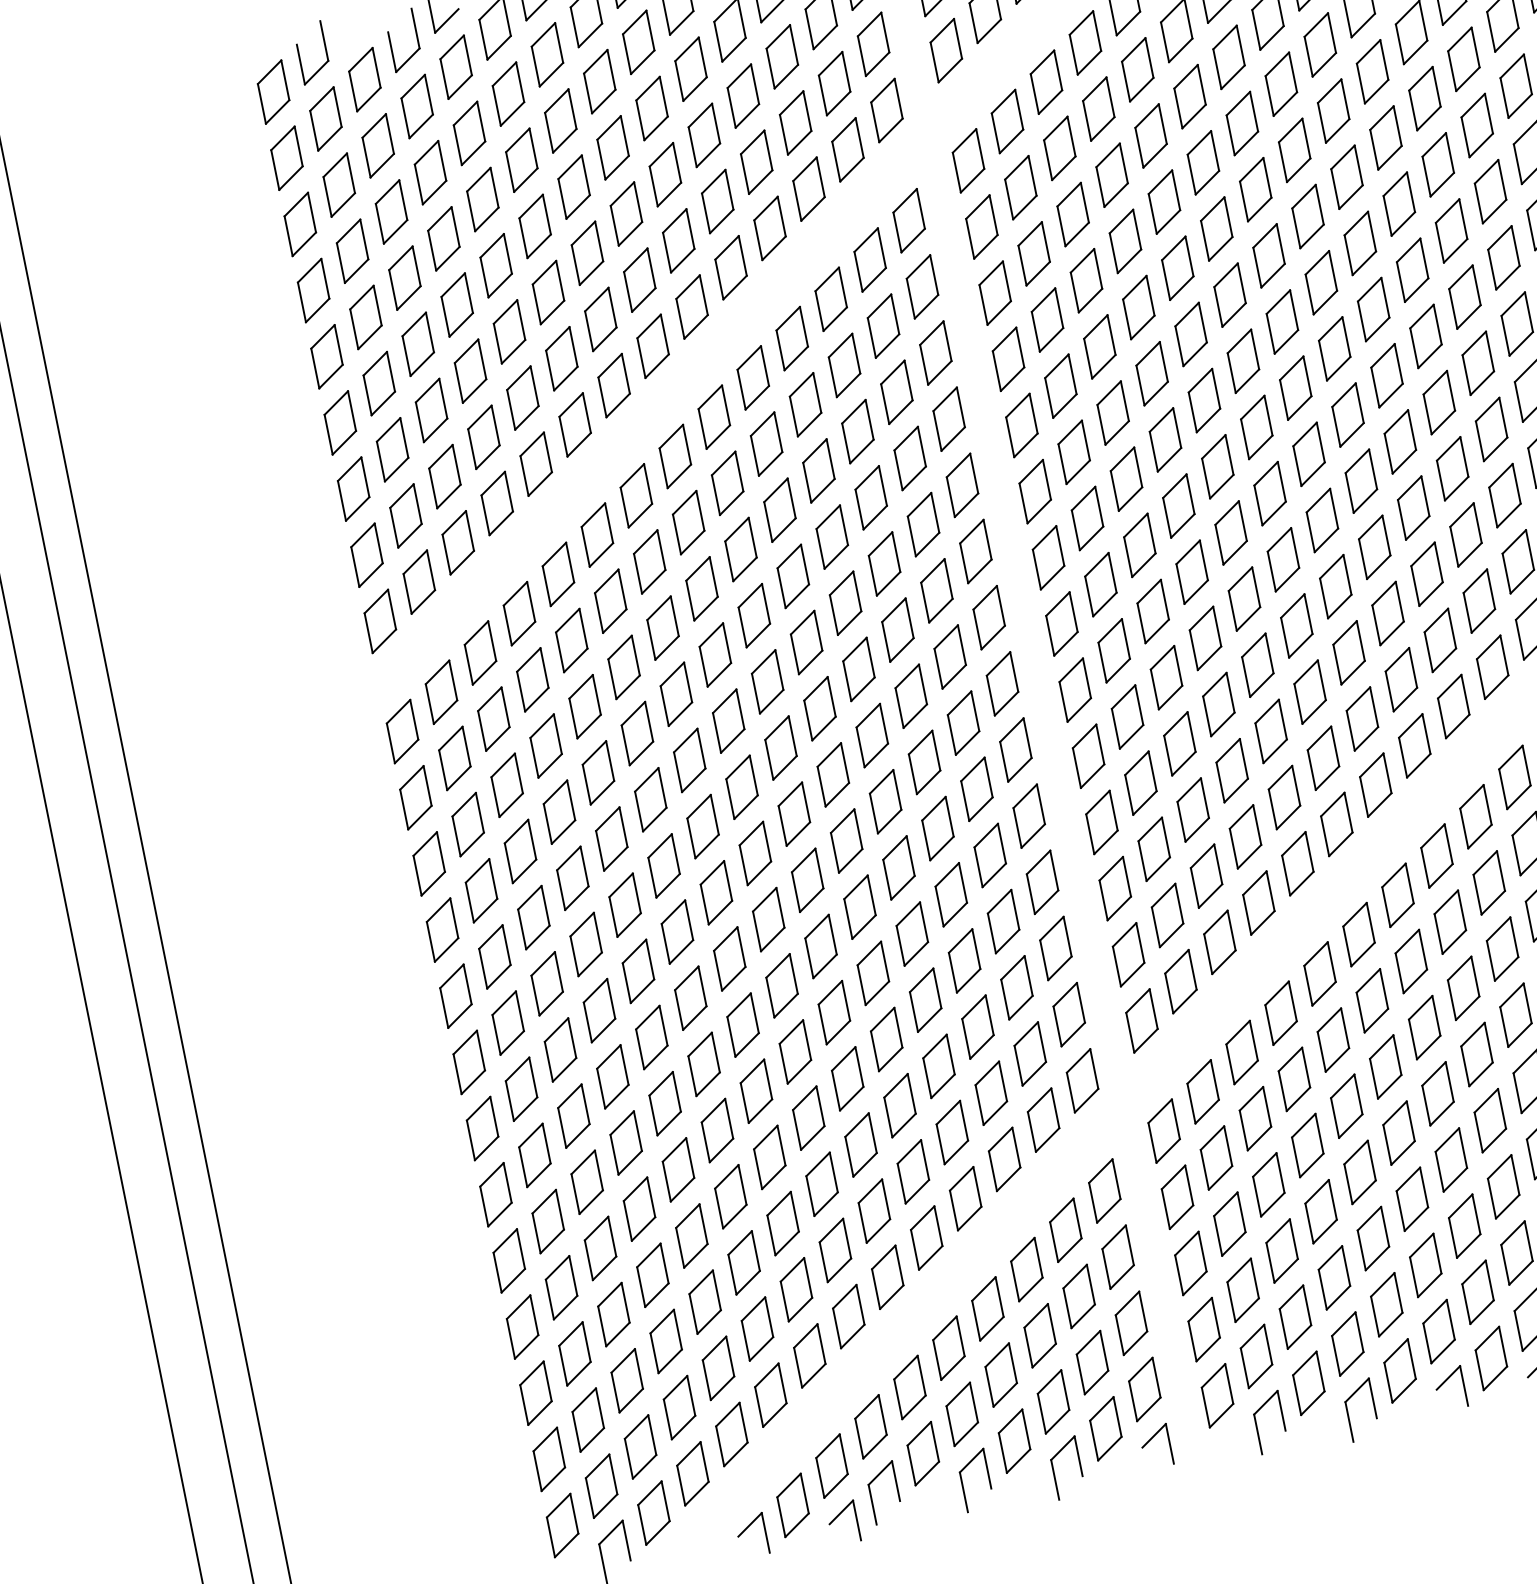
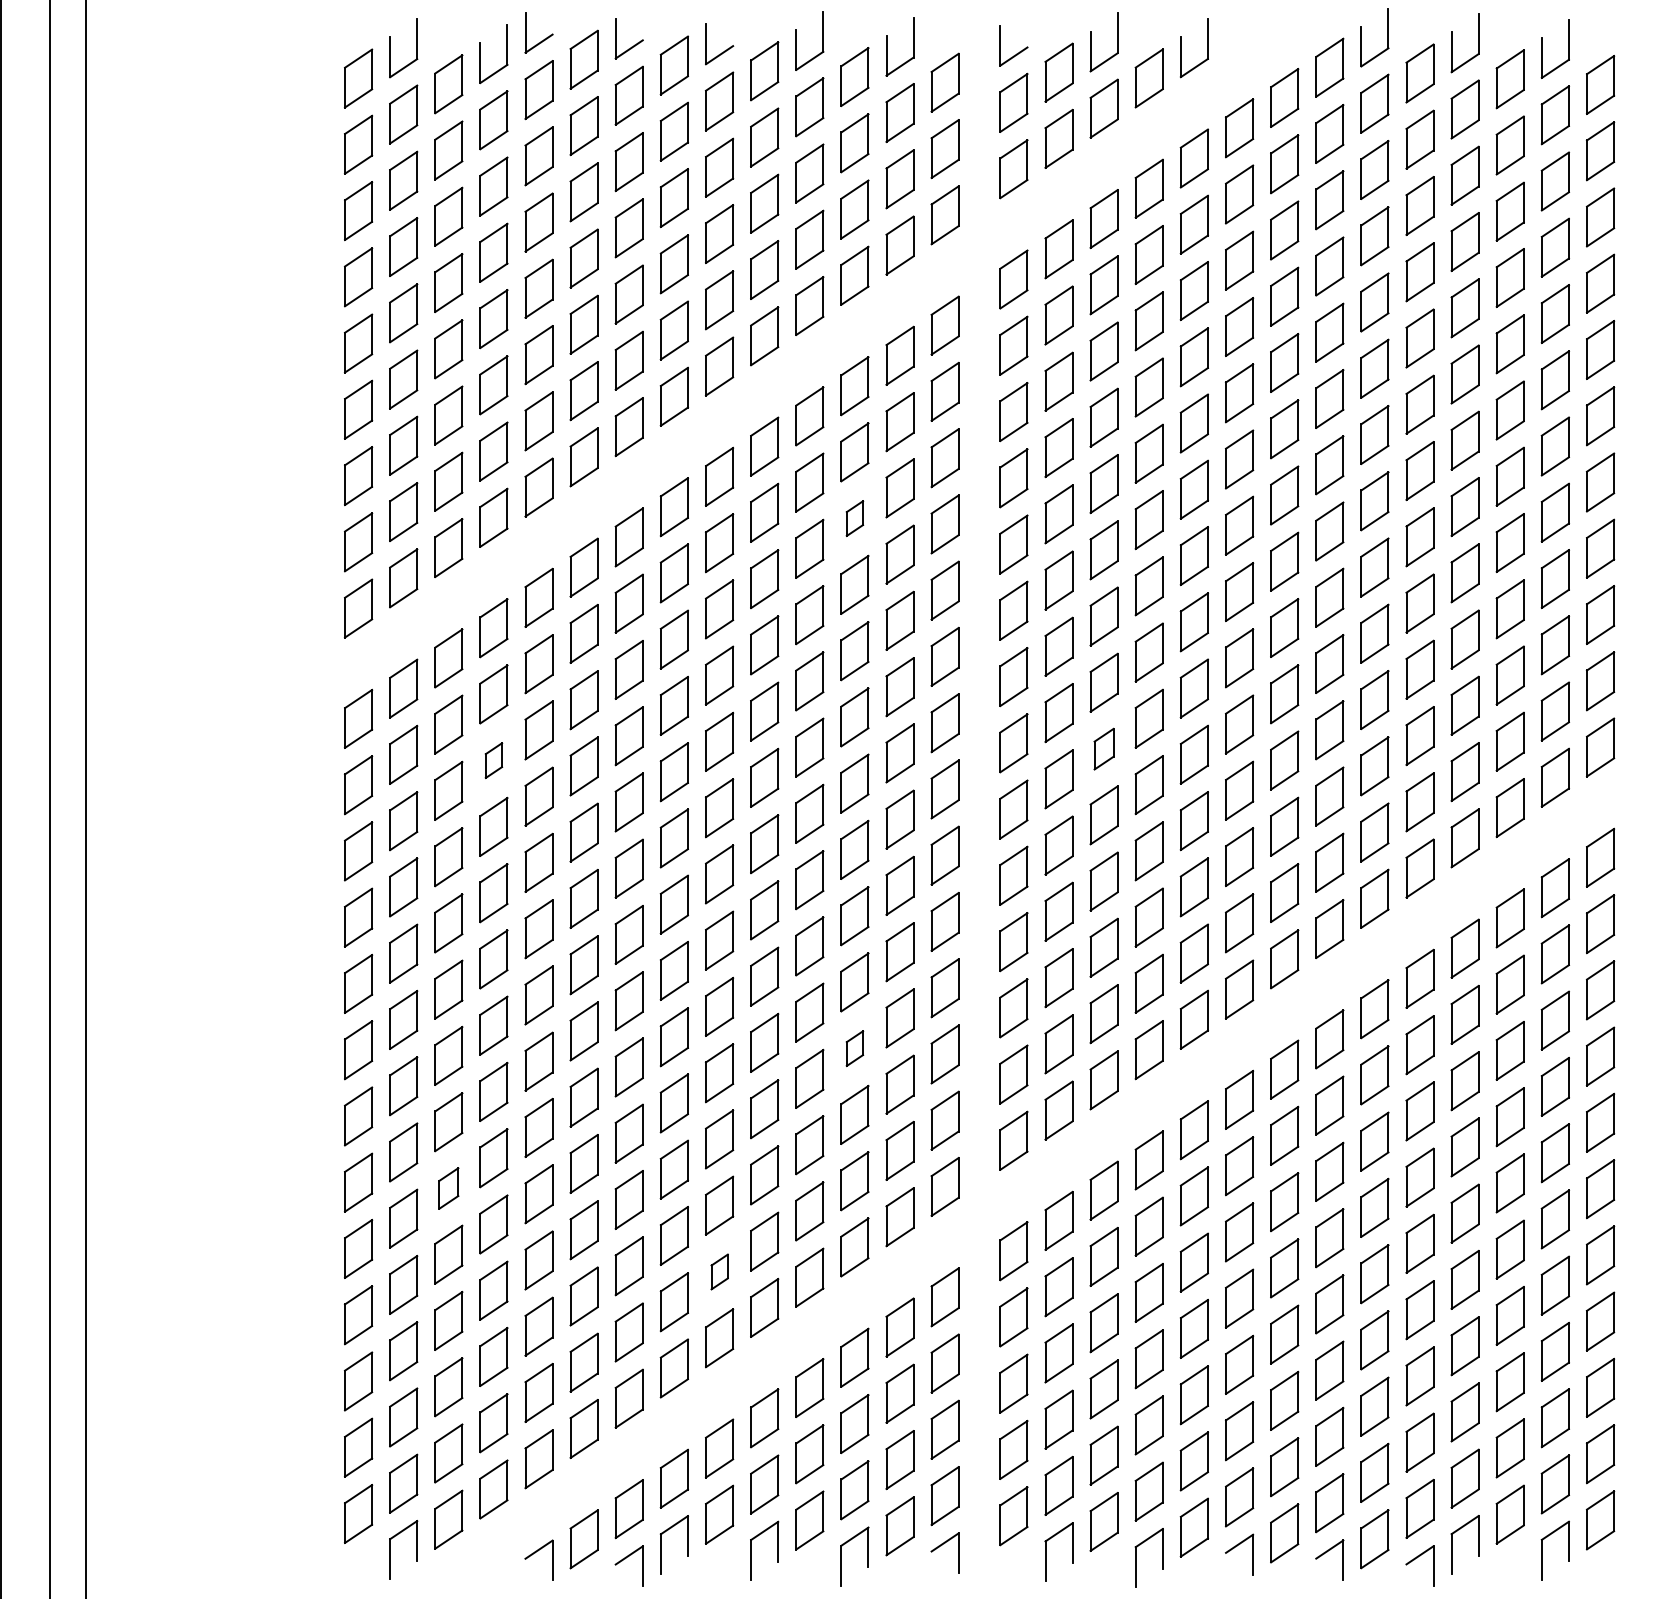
part: (857, 431) -> (854, 518), size x0.6
part: (1152, 612) -> (1103, 749), size x0.7
part: (545, 745) -> (493, 760), size x0.6
part: (964, 960) -> (854, 1048), size x0.6
part: (586, 1182) -> (448, 1188), size x0.7
part: (874, 1210) -> (719, 1271), size x0.6

